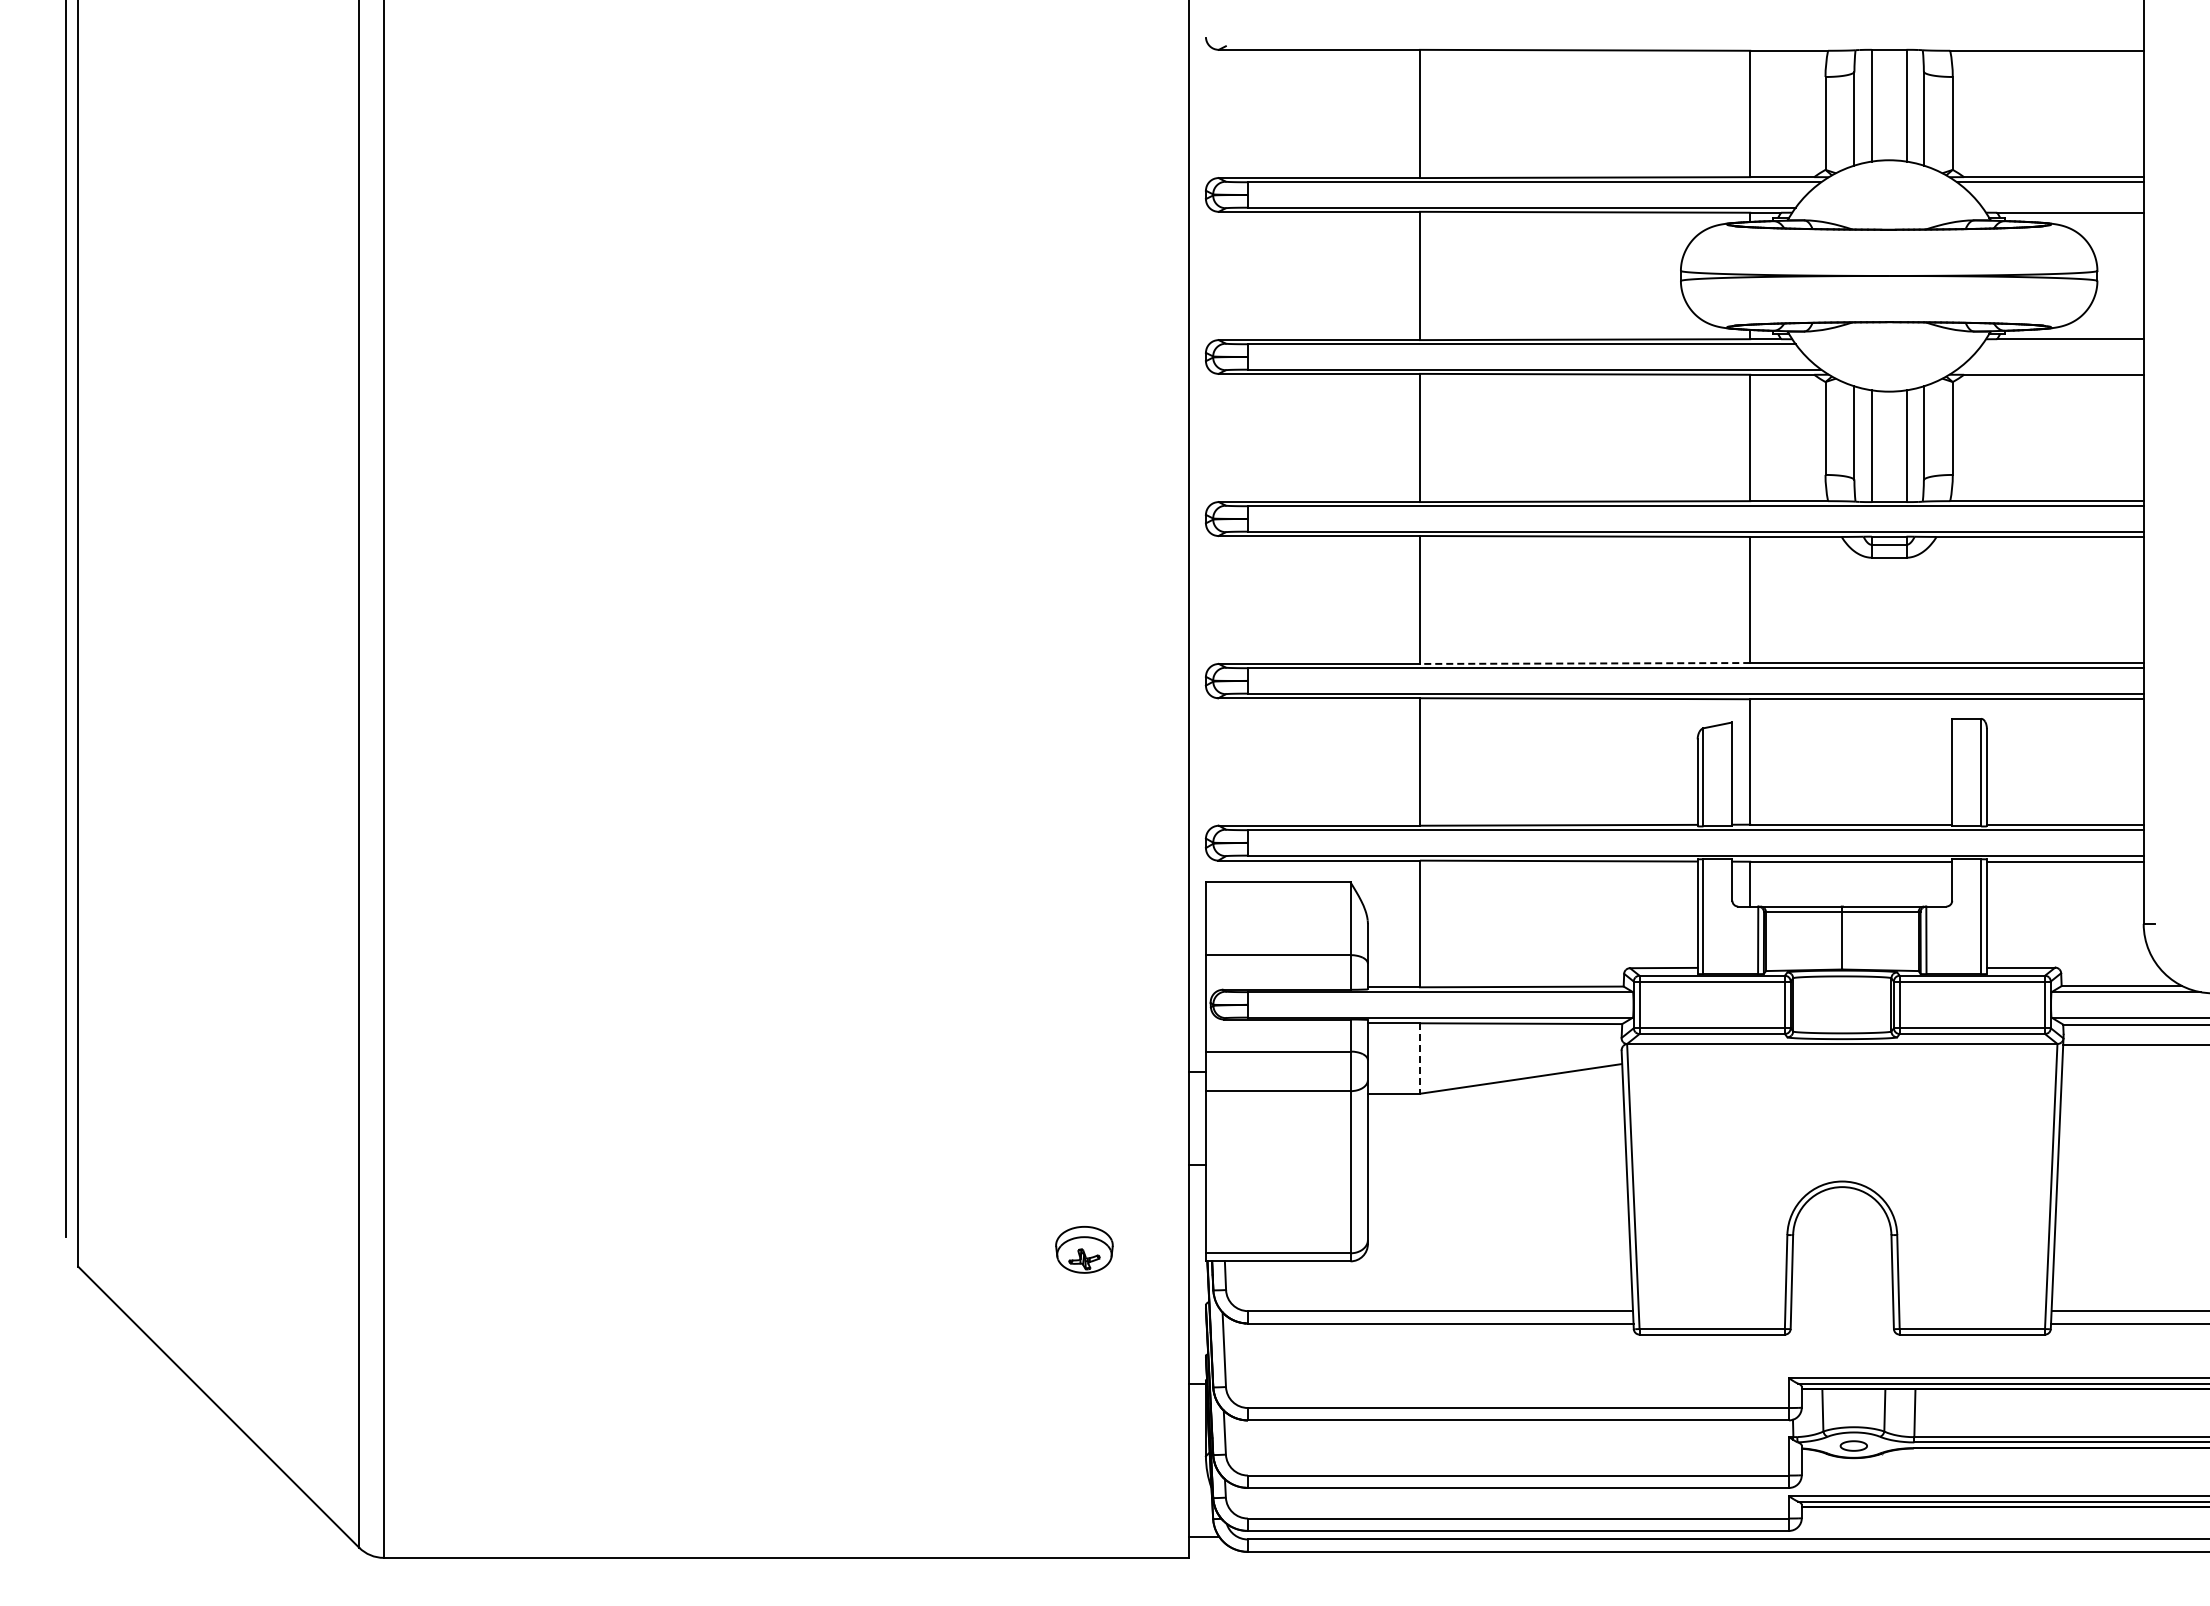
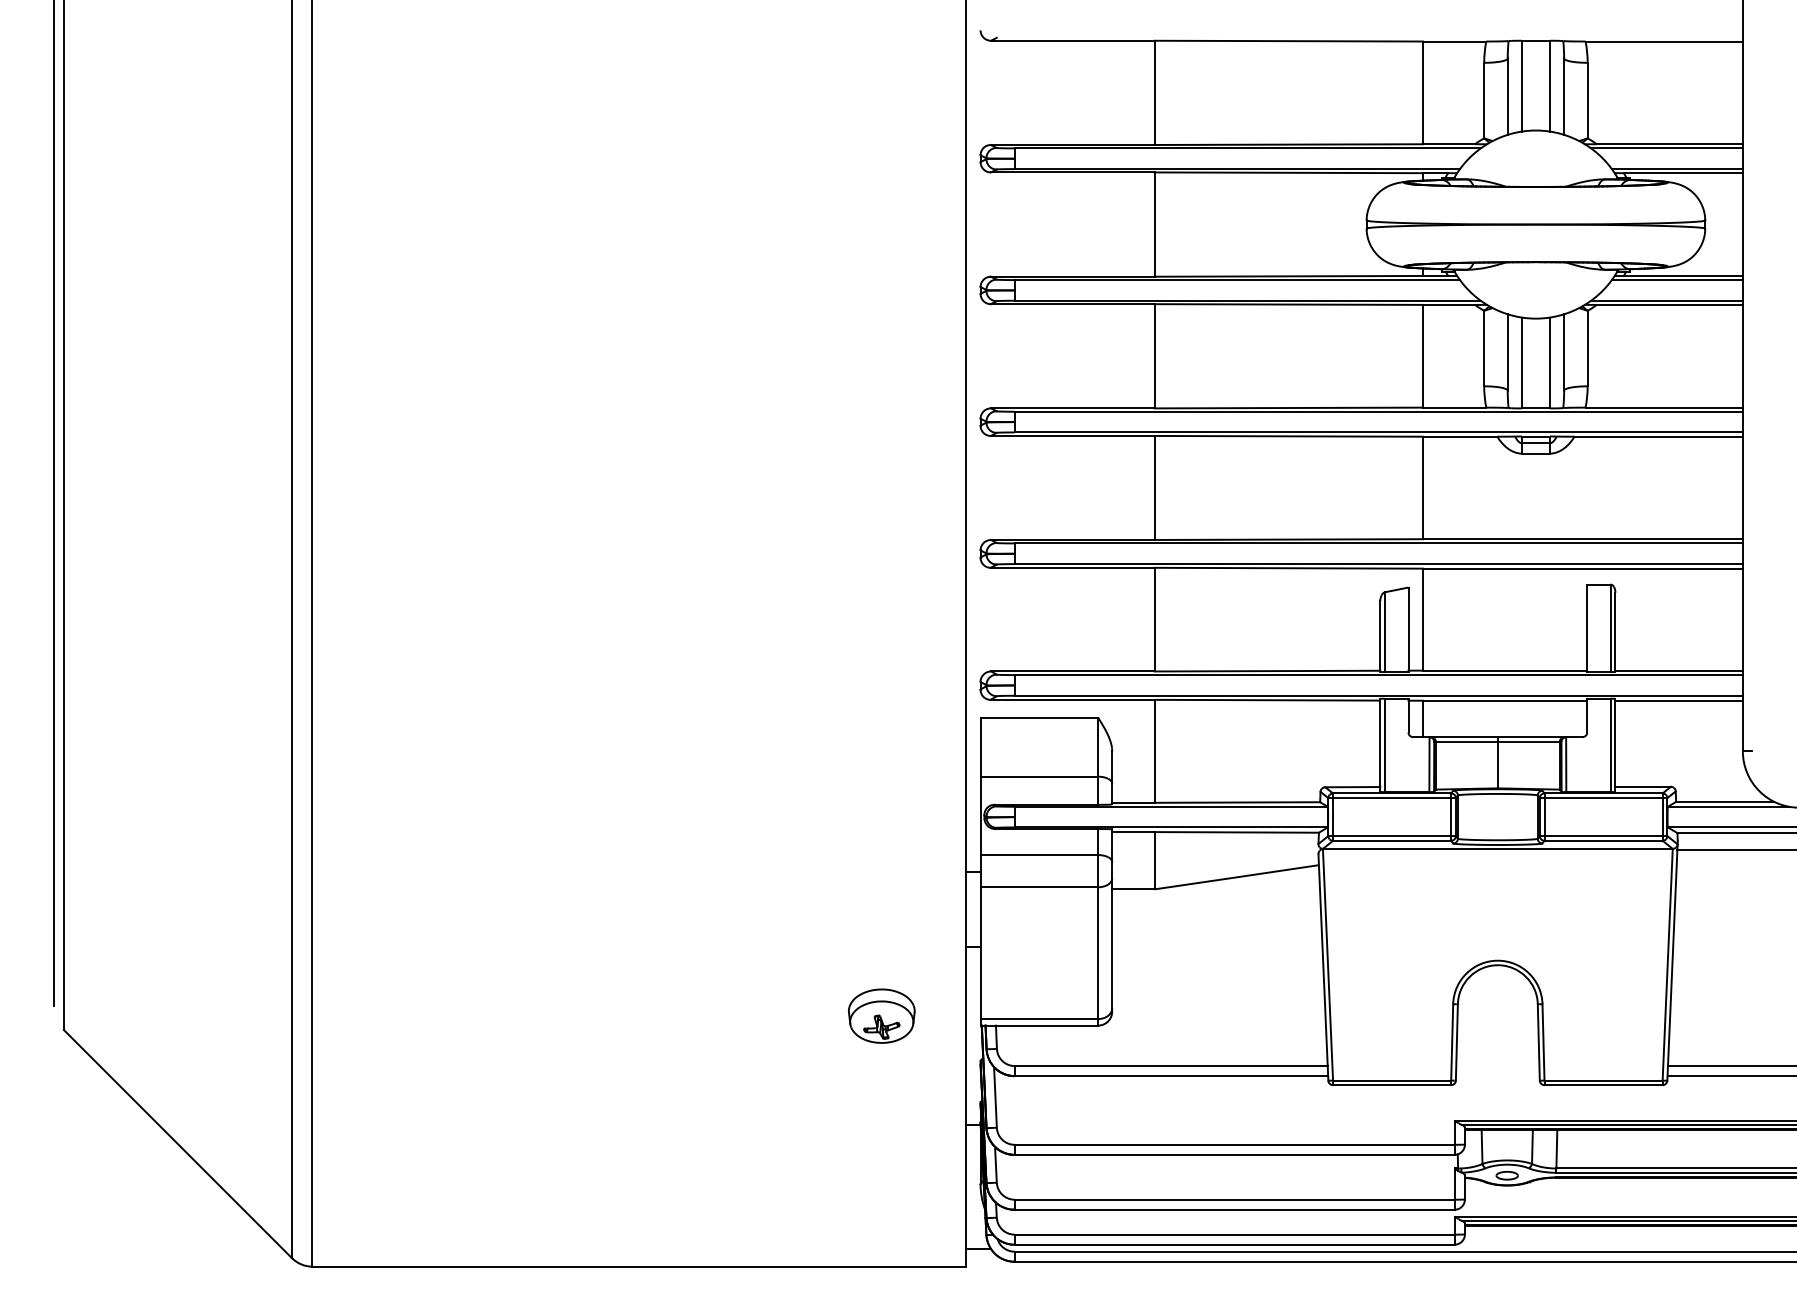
line: (2062, 207) -> (1676, 168), added
line: (2062, 344) -> (1676, 280), added
line: (2050, 369) -> (1667, 300), added
line: (1584, 663) -> (1288, 539), dashed -> solid
line: (1419, 1059) -> (1154, 861), dashed -> solid
part: (1084, 1249) -> (881, 1015), size x1.43

